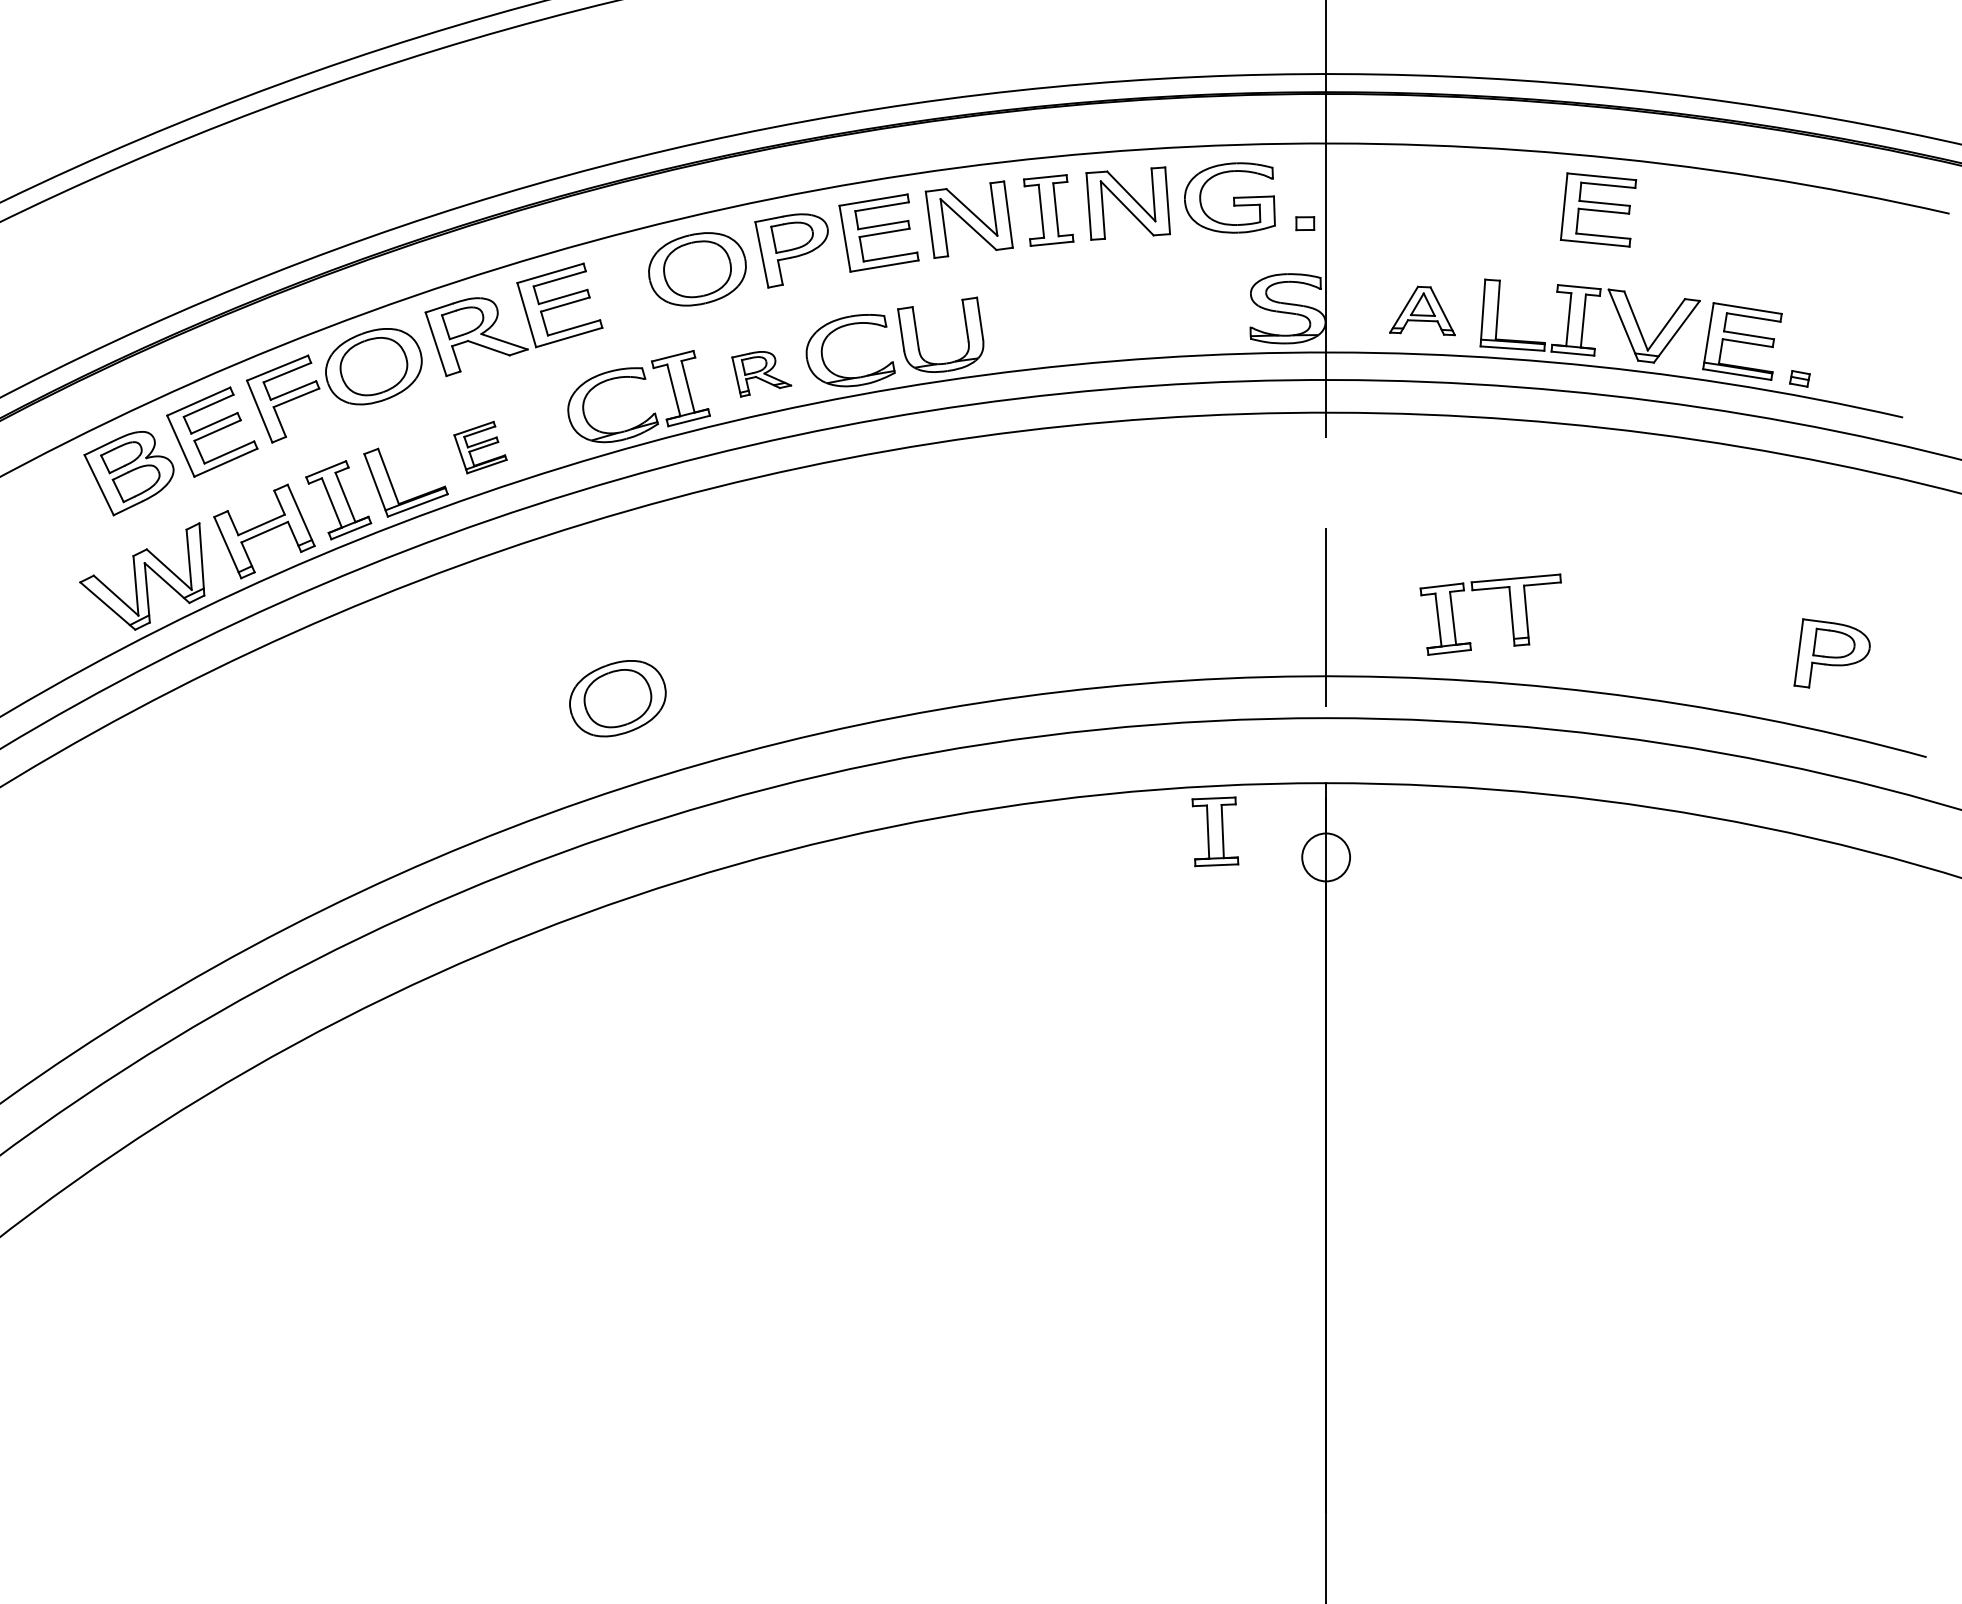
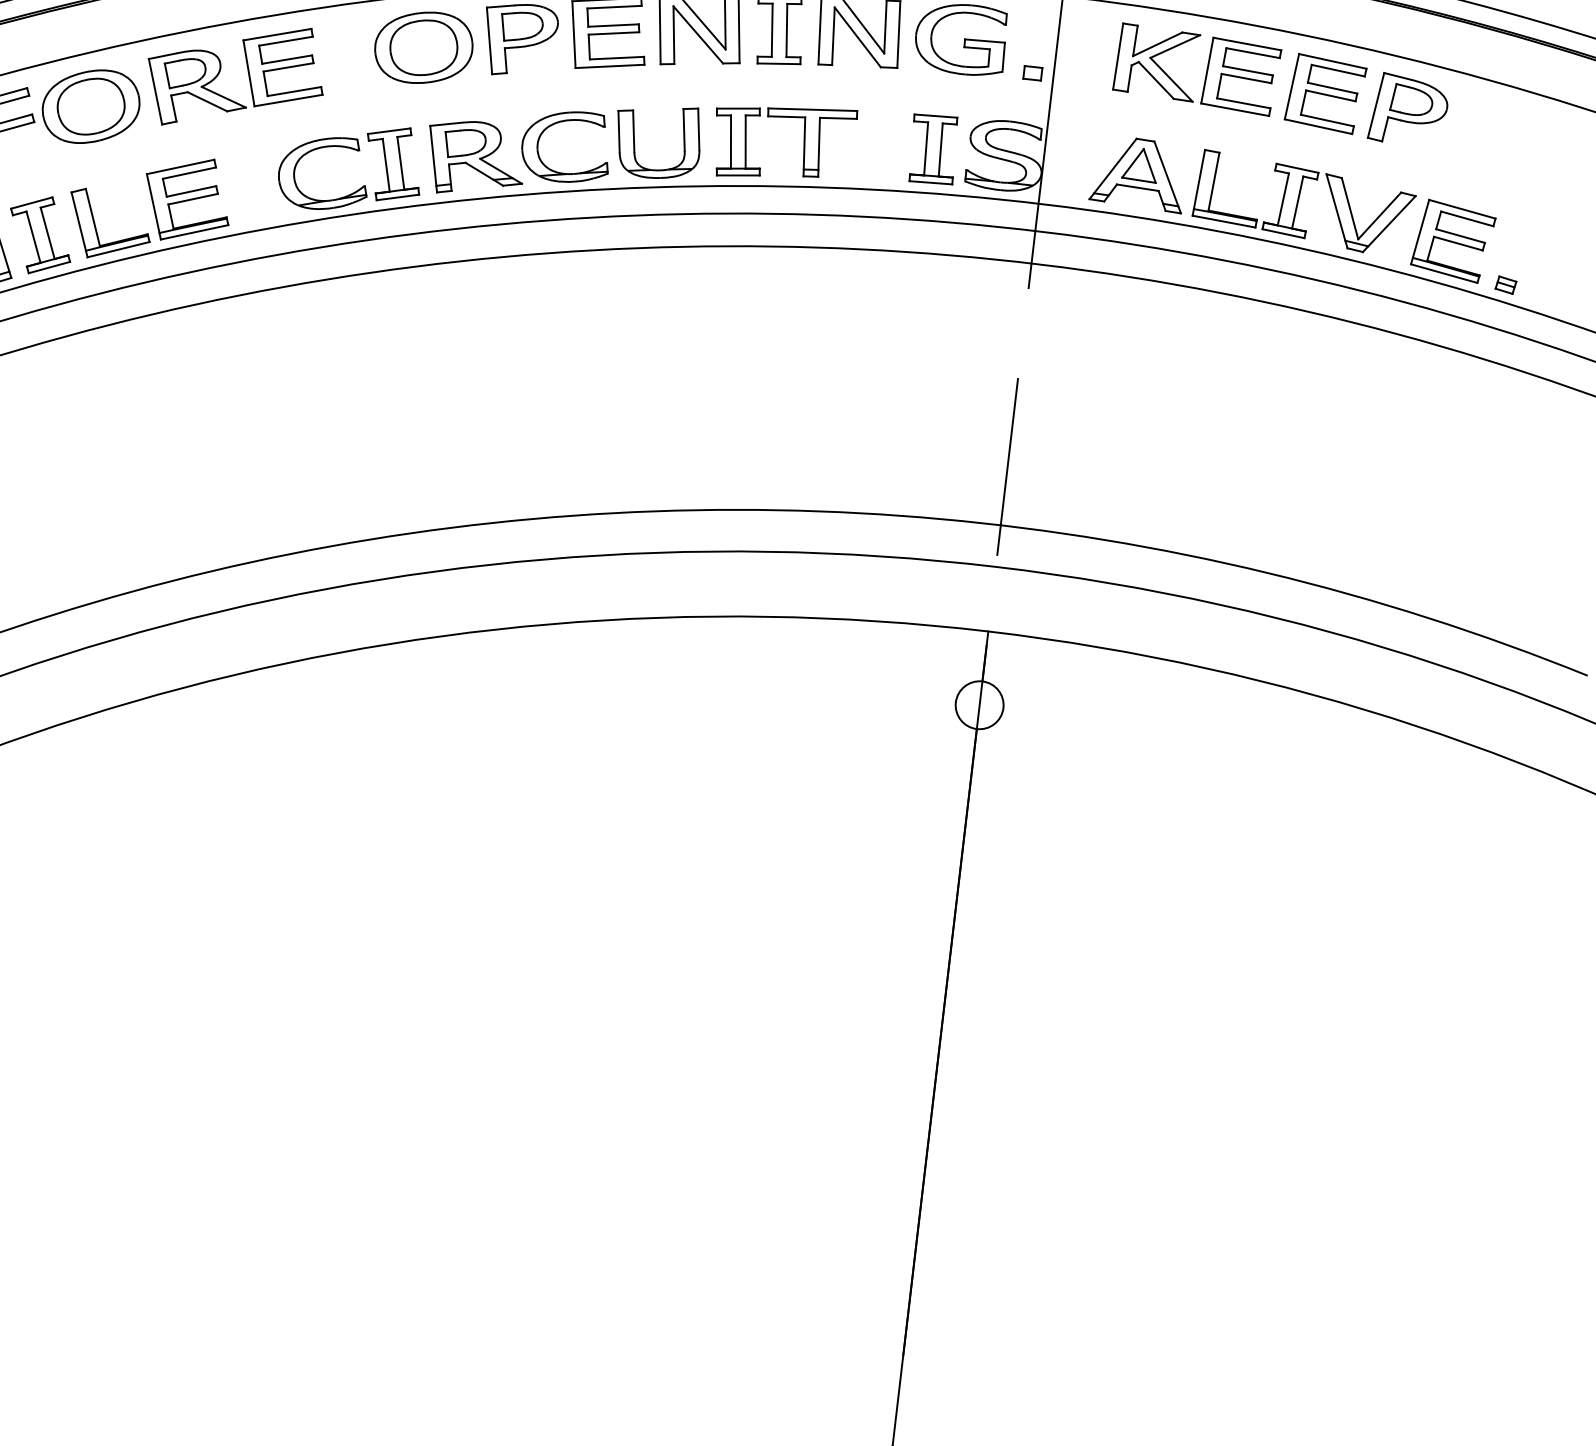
part: (1477, 200) -> (1206, 70), added
part: (1422, 310) -> (1139, 173), size x1.43
part: (761, 374) -> (475, 159), size x1.67
part: (480, 447) -> (187, 199), size x1.67
part: (1510, 614) -> (803, 144), moved
part: (1831, 653) -> (1408, 110), moved
part: (617, 698) -> (294, 464), removed
part: (1215, 831) -> (933, 149), moved

